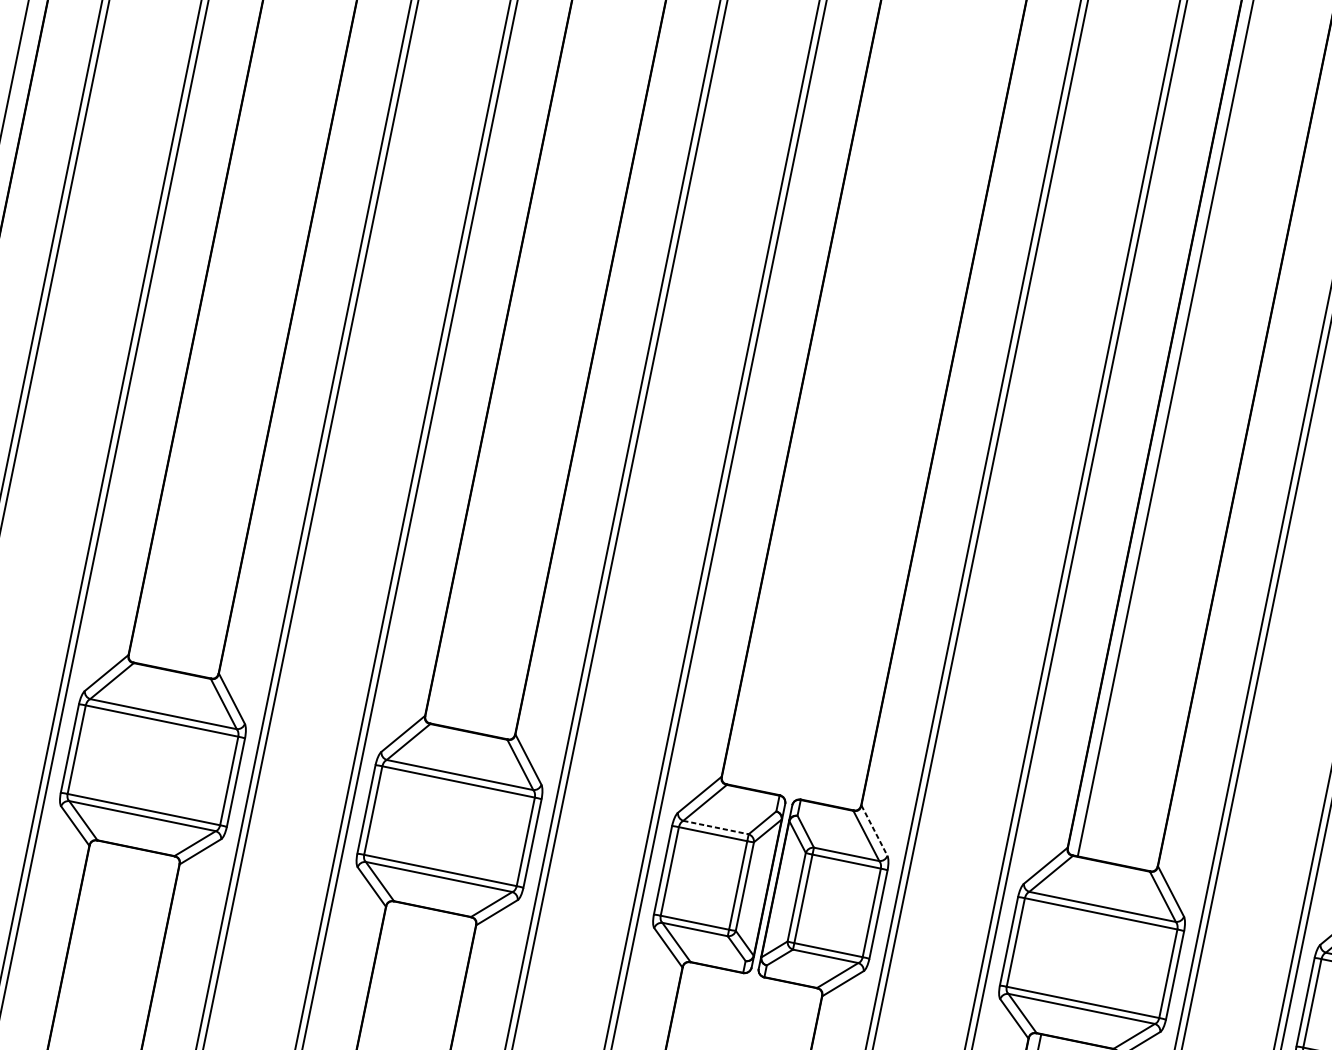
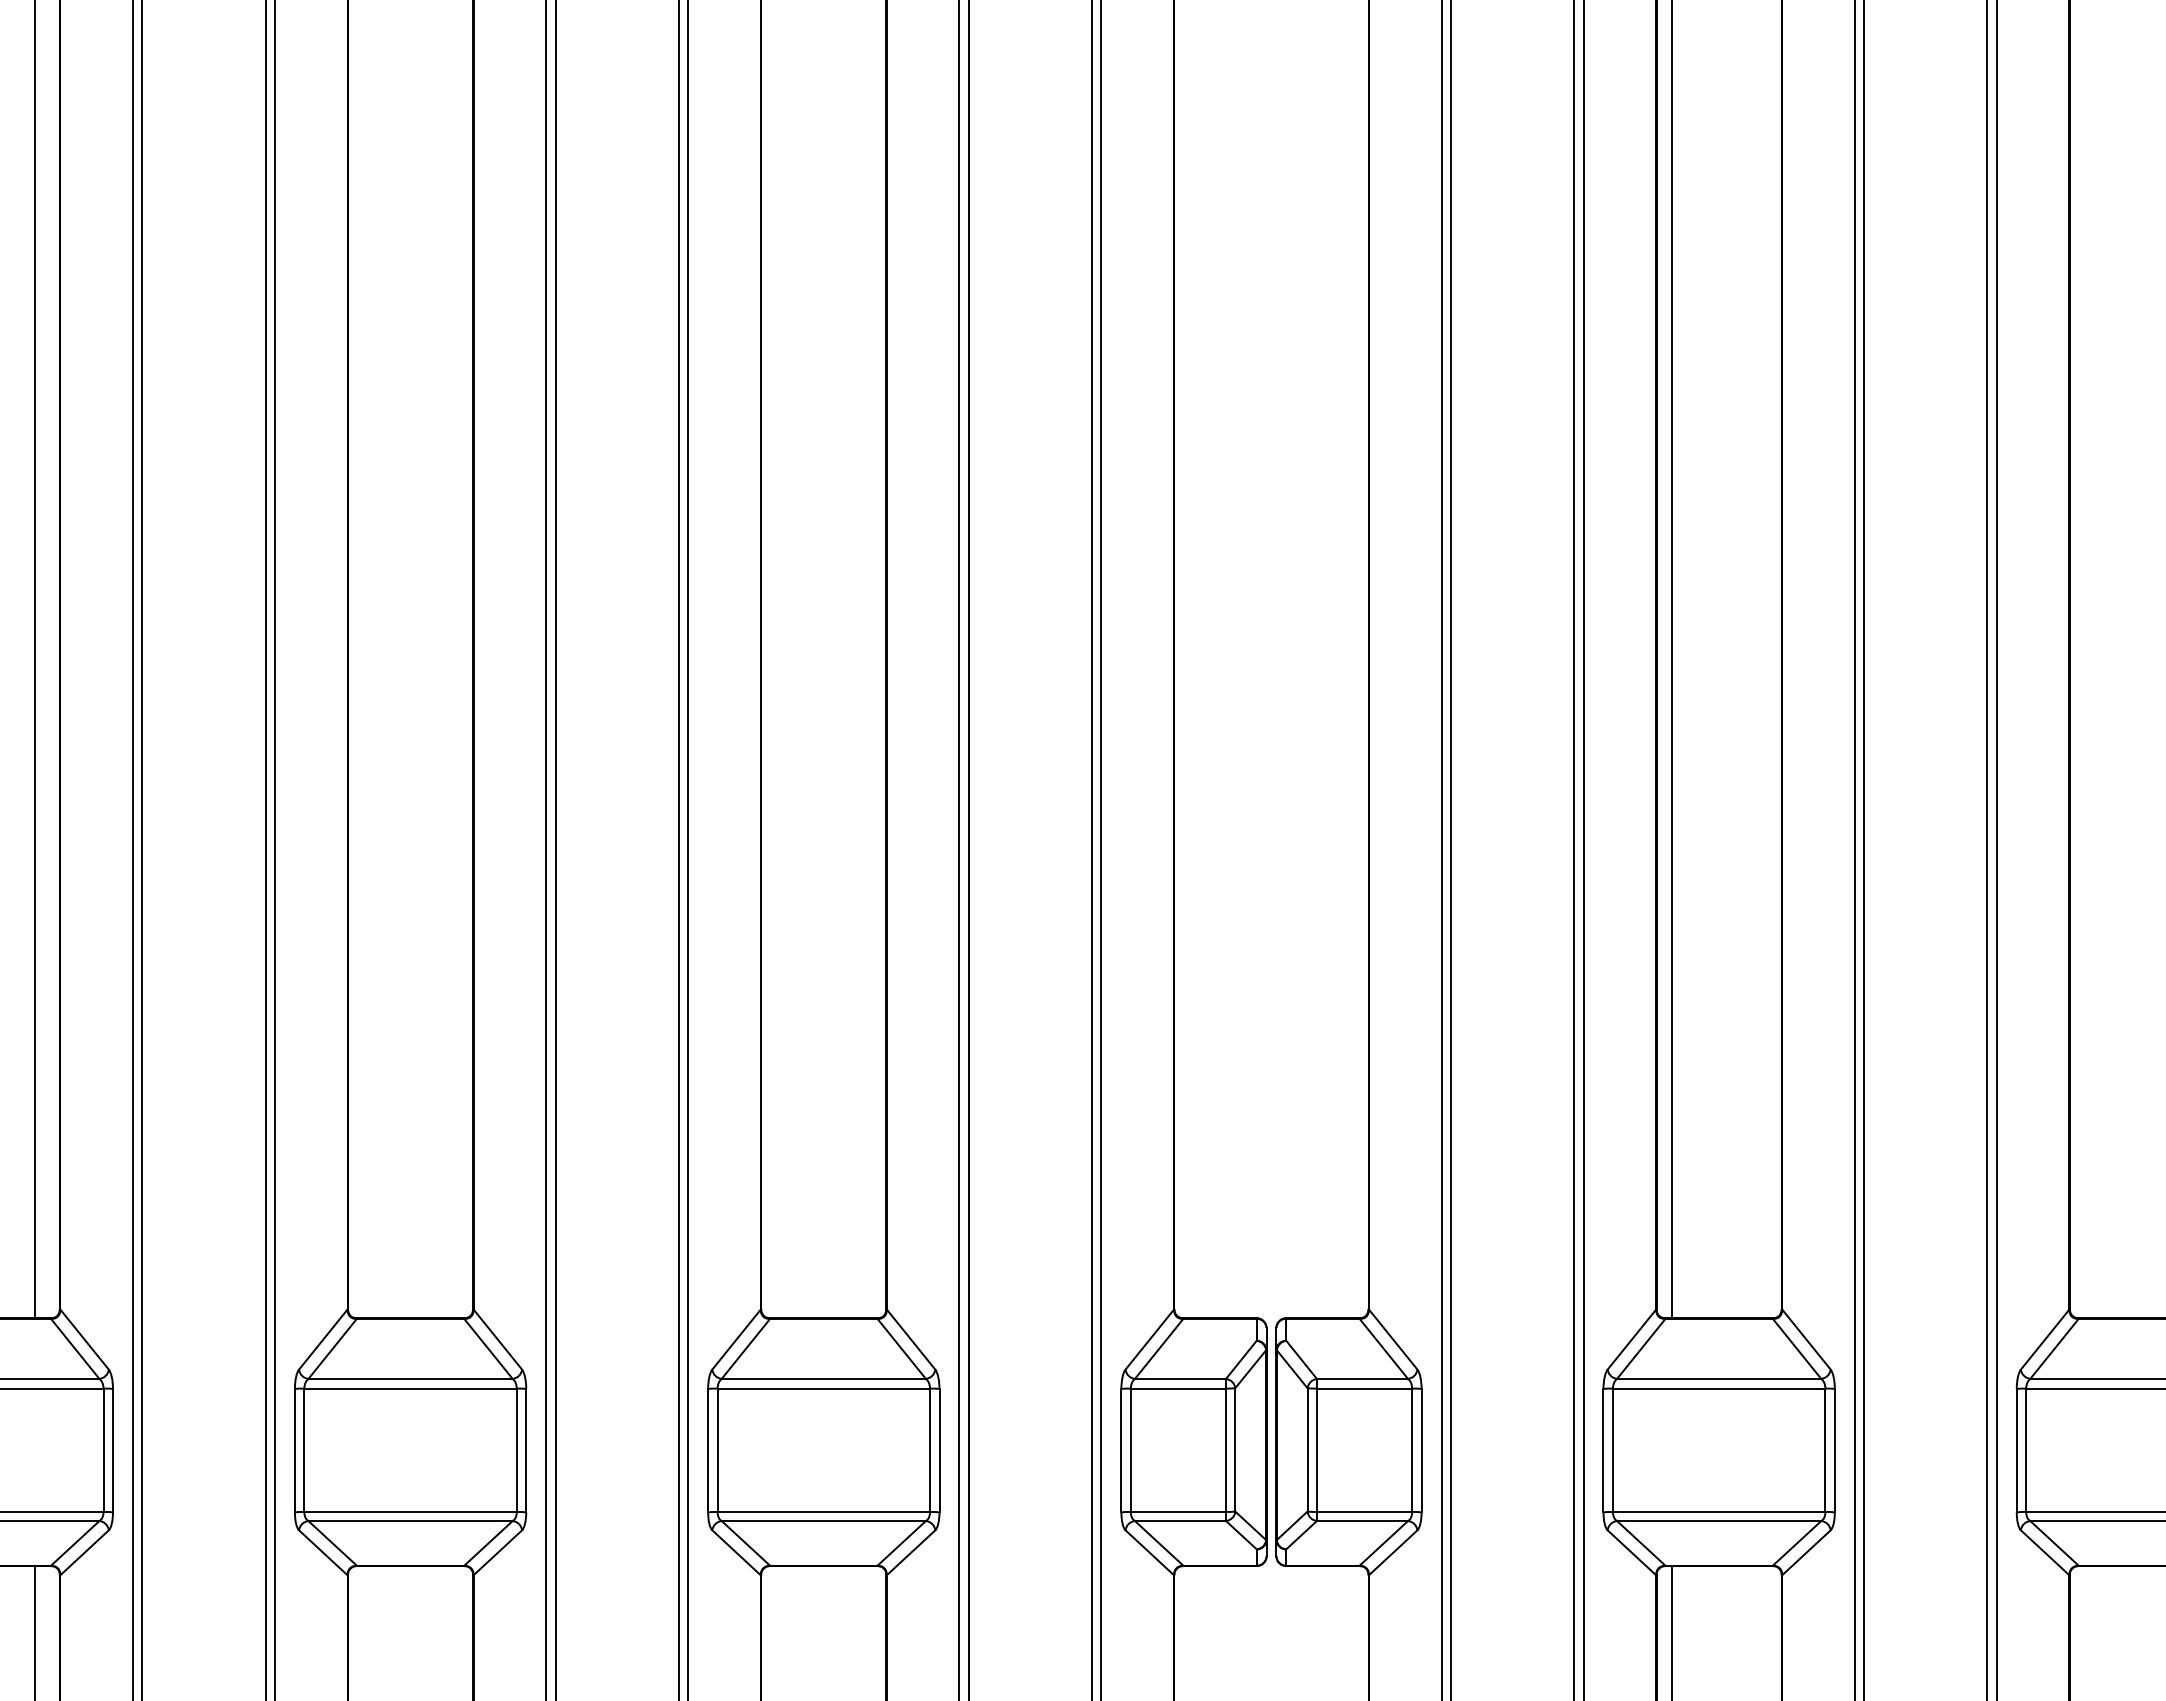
line: (716, 827) -> (1180, 1378), dashed -> solid
line: (874, 830) -> (1393, 1339), dashed -> solid

